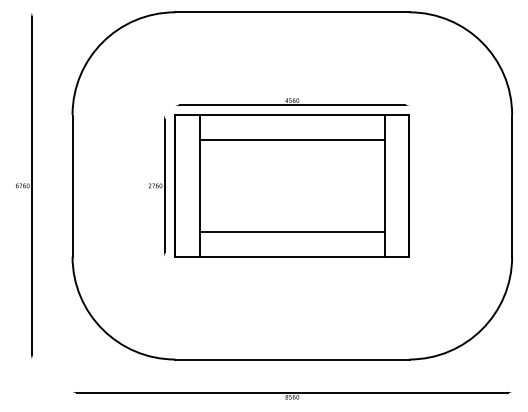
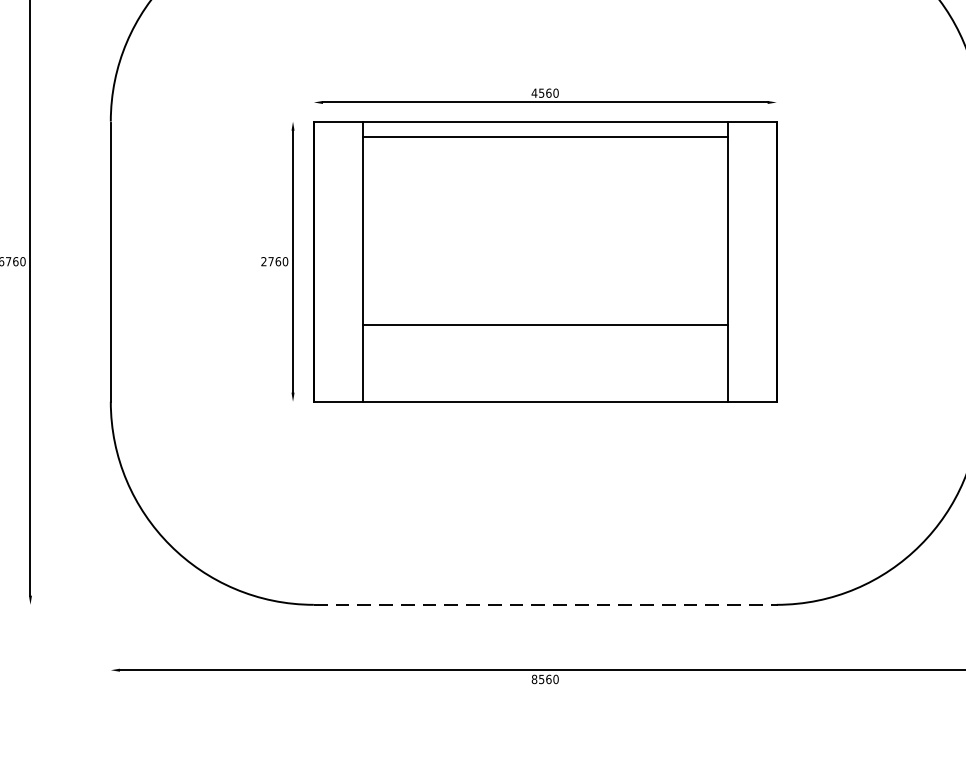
line: (291, 139) -> (543, 136), moved
line: (291, 232) -> (543, 326), moved
line: (293, 359) -> (547, 604), solid -> dashed

